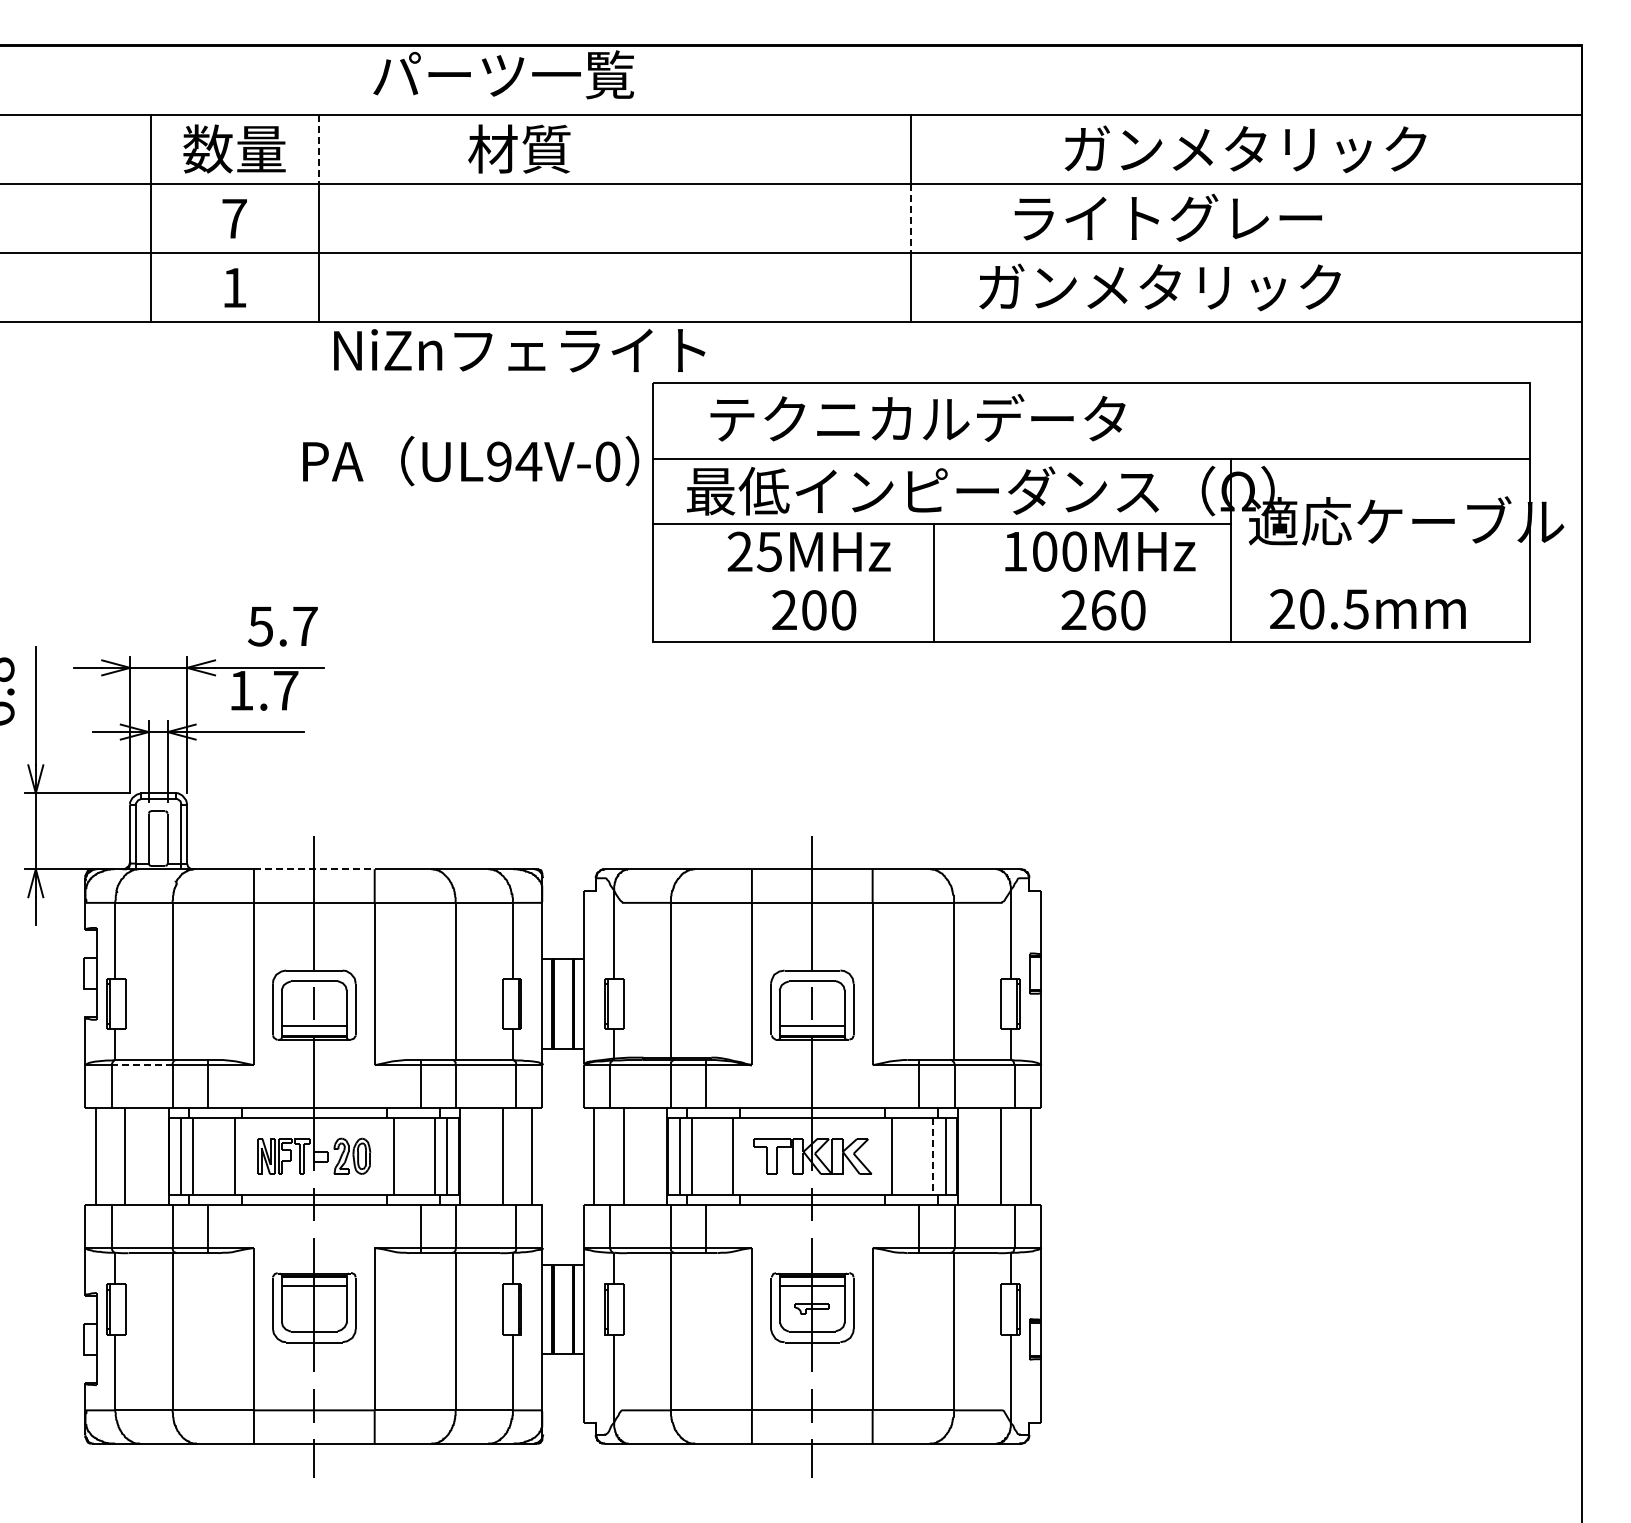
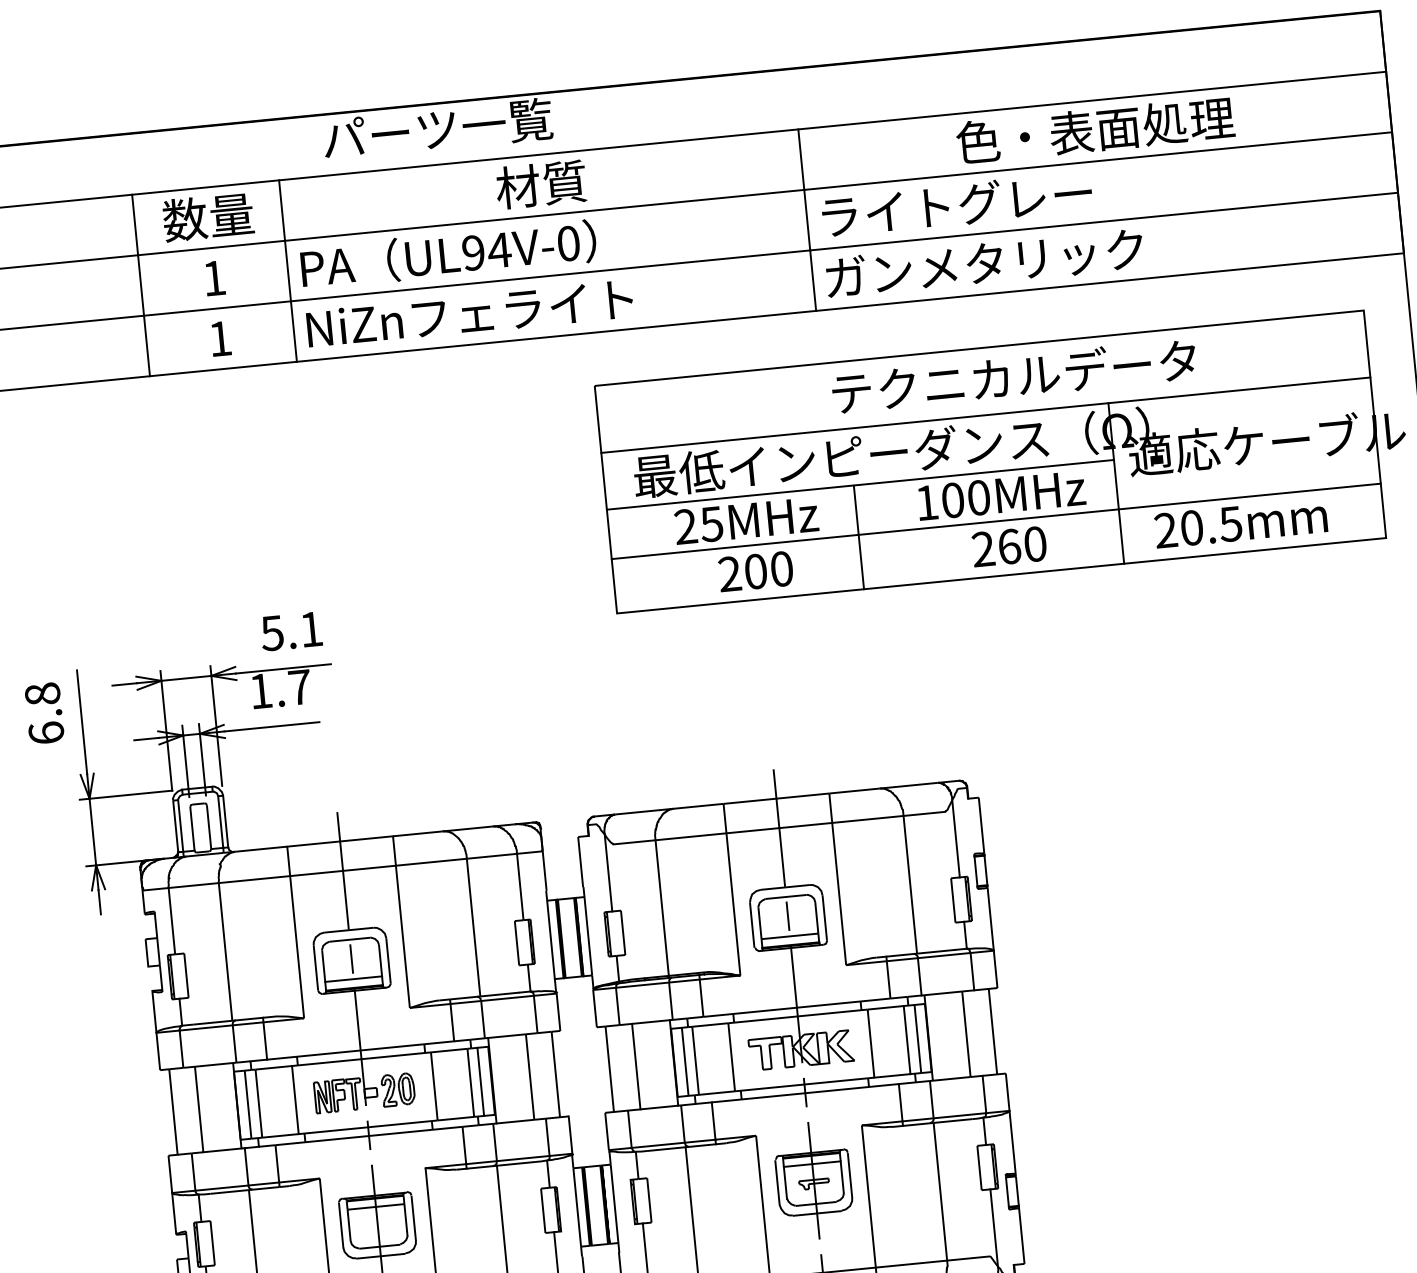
text: (519, 148) -> (541, 184), moved
text: (1245, 148) -> (1094, 129), ガンメタリック -> 色・表面処理
line: (318, 149) -> (281, 210), dashed -> solid
text: (1167, 217) -> (956, 204), moved
text: (234, 218) -> (214, 278), 7 -> 1
line: (911, 218) -> (807, 219), dashed -> solid
text: (1159, 287) -> (984, 263), moved
text: (519, 350) -> (469, 314), moved
text: (917, 417) -> (1013, 375), moved
text: (471, 460) -> (449, 254), moved
line: (1091, 580) -> (996, 521), added
text: (305, 625) -> (311, 628), 5.7 -> 5.1
line: (314, 869) -> (340, 841), dashed -> solid
line: (141, 1065) -> (205, 1028), dashed -> solid
line: (933, 1156) -> (907, 1039), dashed -> solid

